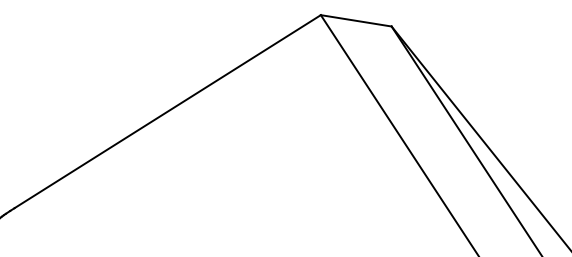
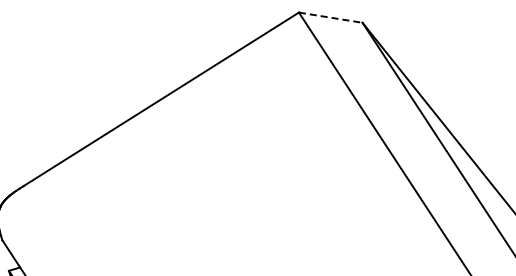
line: (357, 20) -> (331, 17), solid -> dashed

